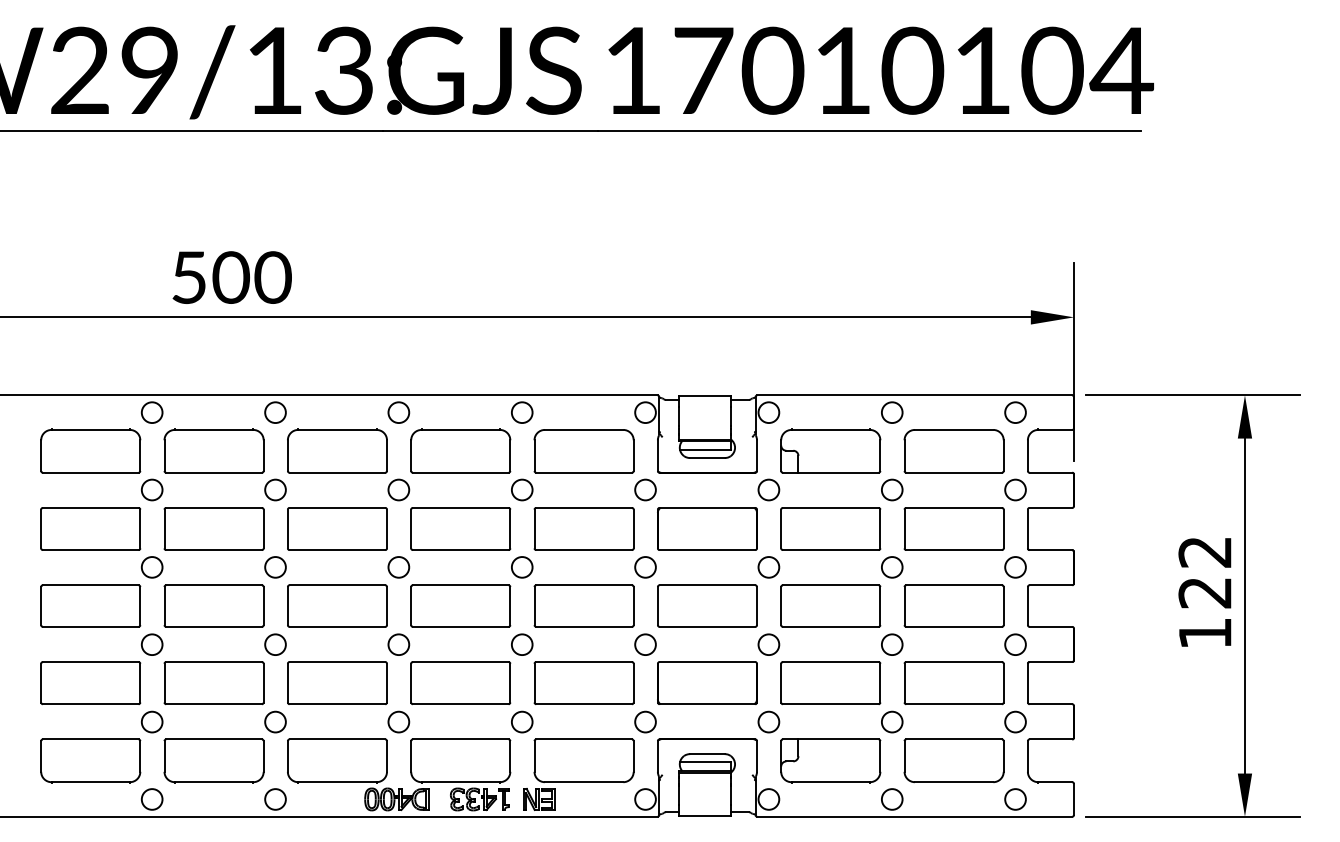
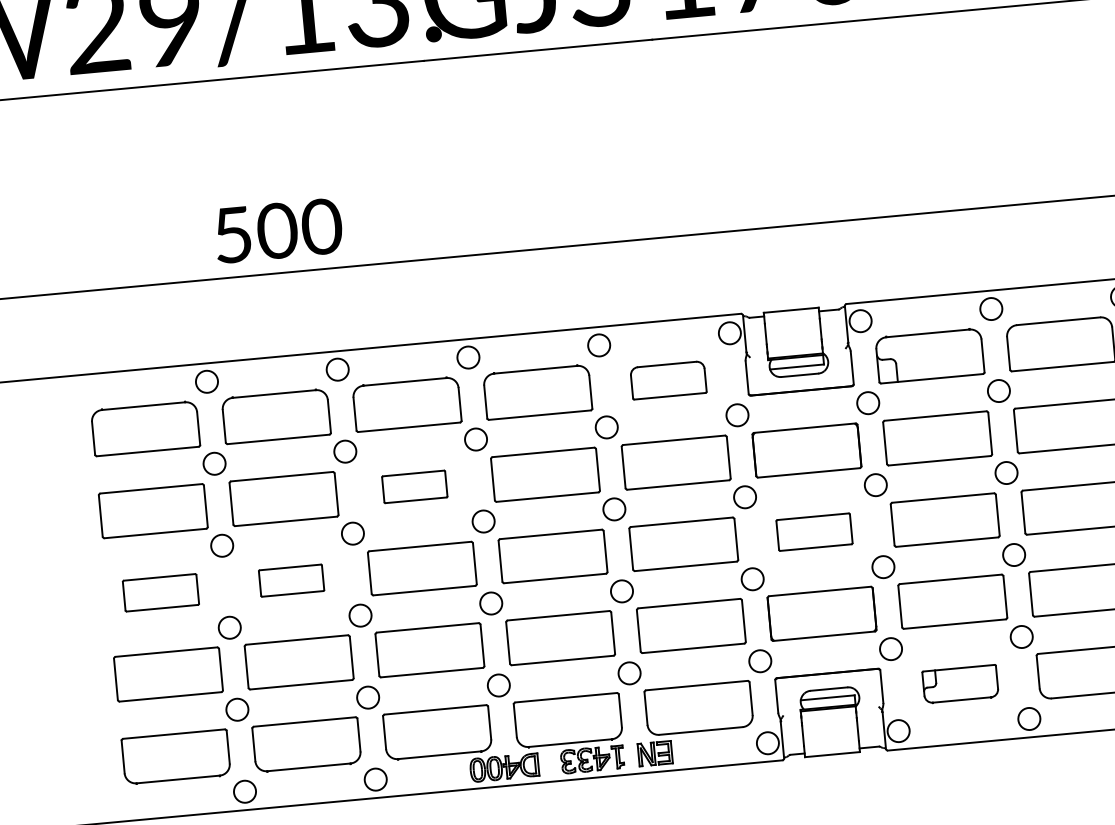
part: (583, 451) -> (667, 380), size x0.7
part: (337, 528) -> (414, 486), size x0.6
part: (90, 605) -> (160, 592), size x0.7
part: (213, 605) -> (290, 580), size x0.6
part: (707, 605) -> (814, 531), size x0.7
part: (830, 760) -> (960, 683), size x0.7

